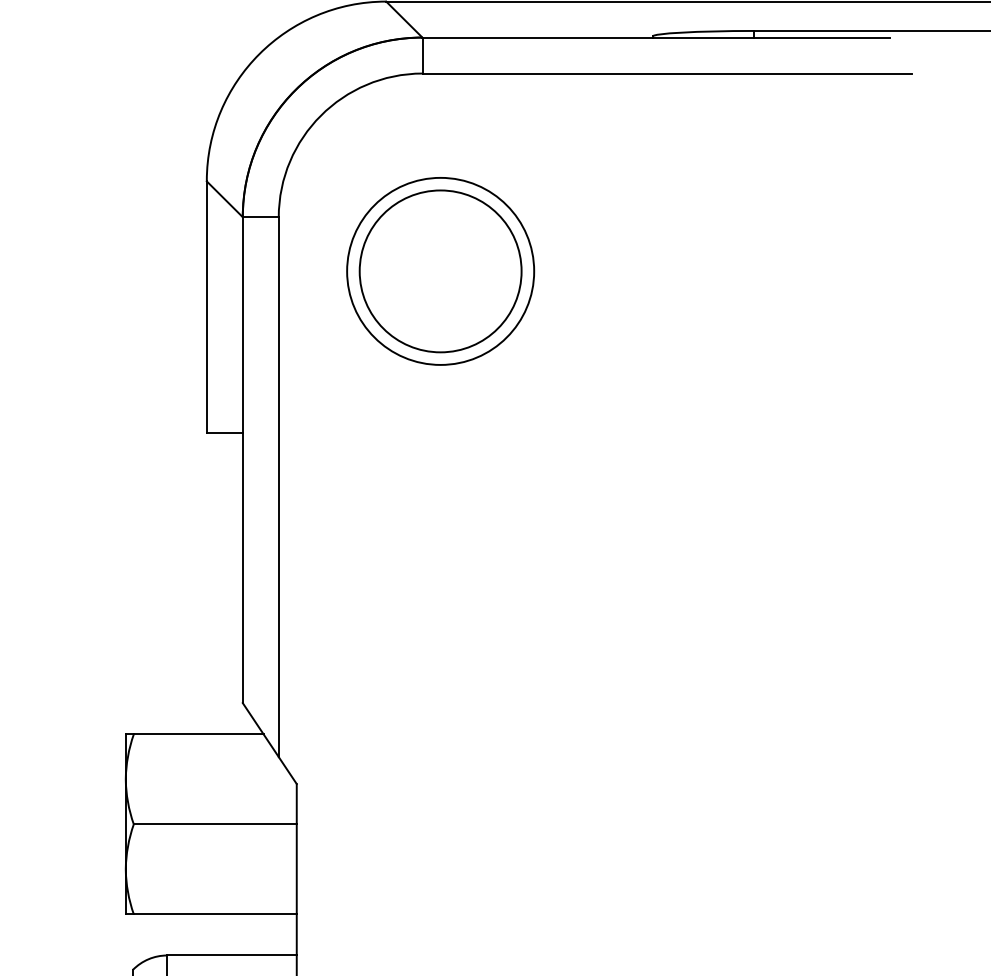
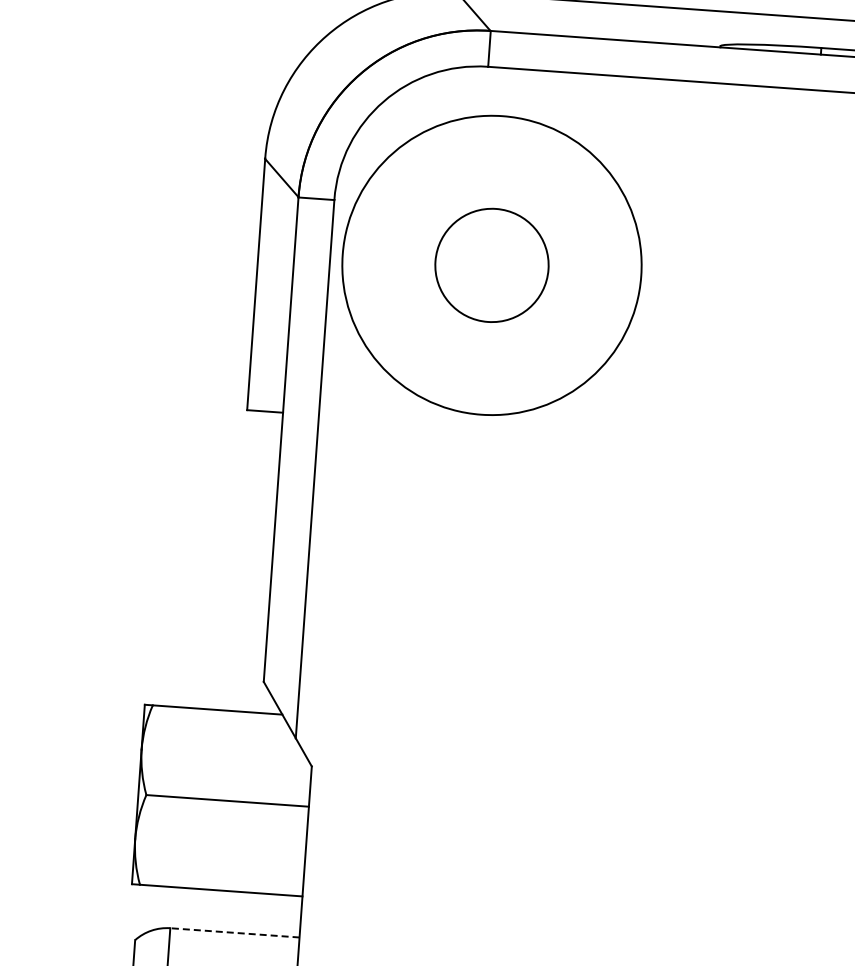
circle: (440, 270) -> (491, 264), size x1.6
circle: (440, 271) -> (491, 265), size x0.7
line: (231, 955) -> (234, 932), solid -> dashed

